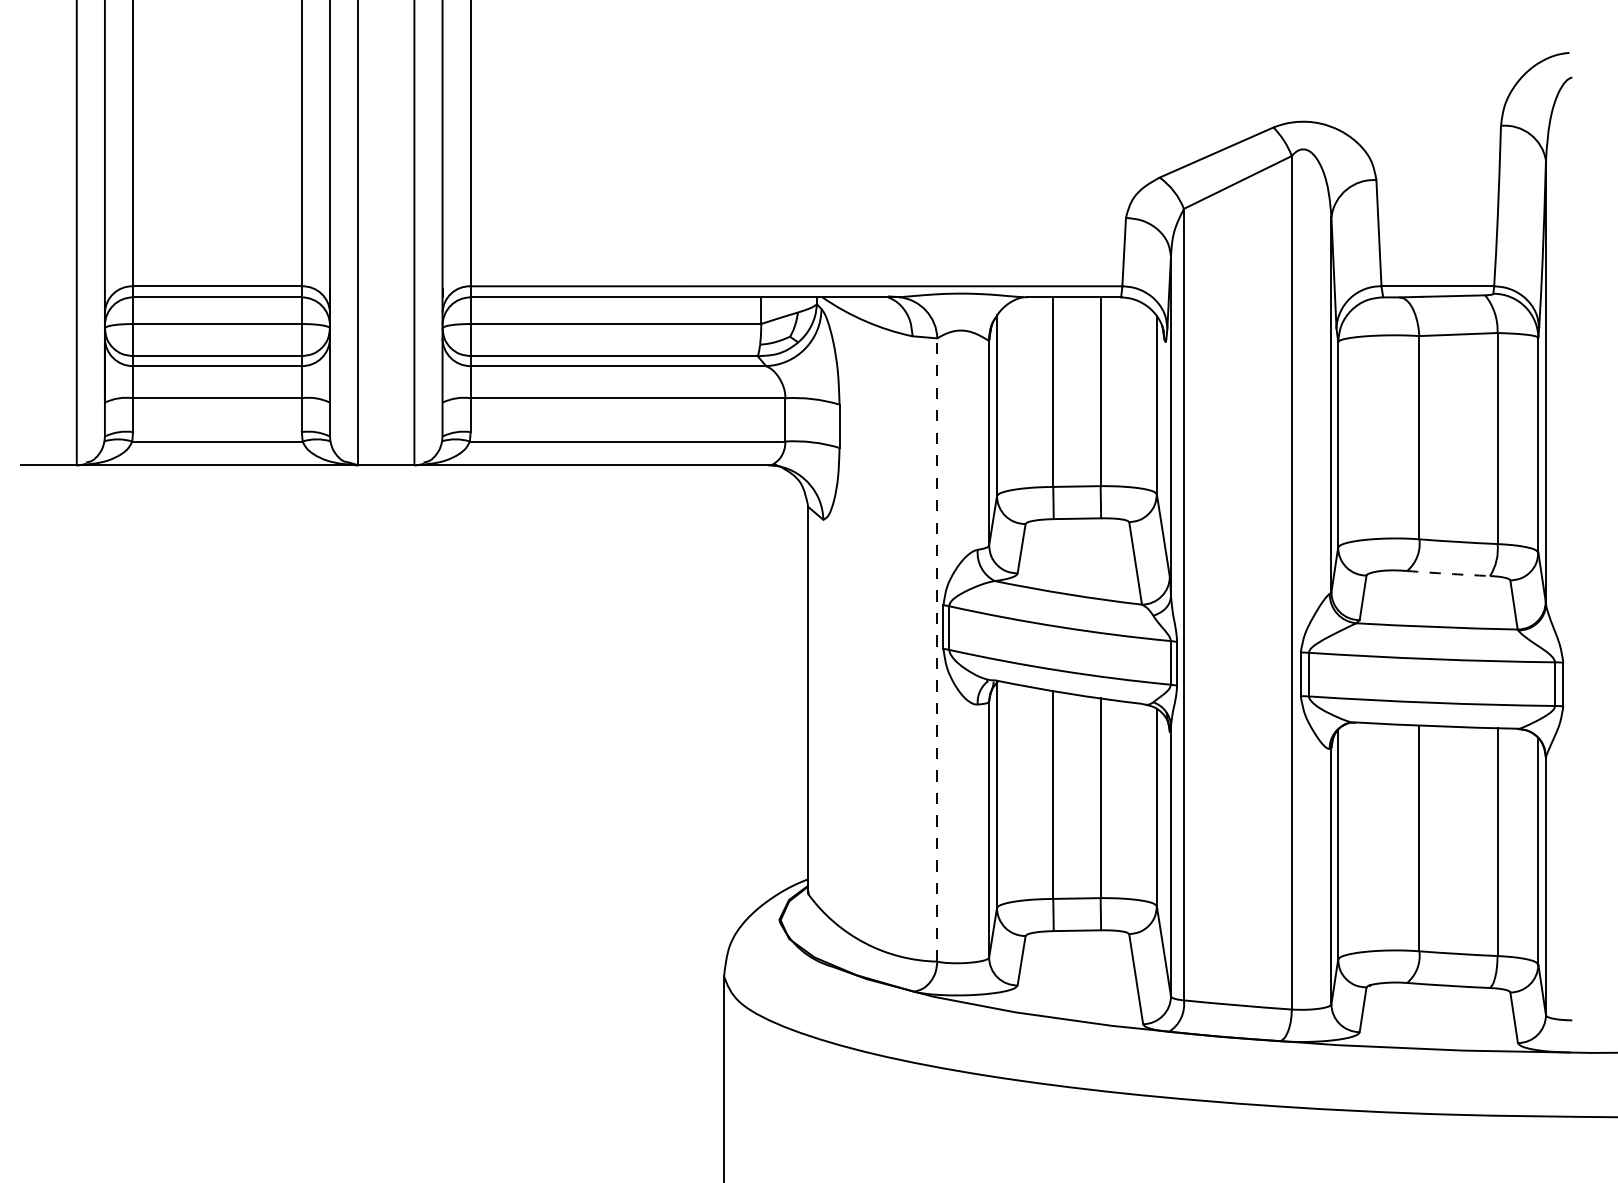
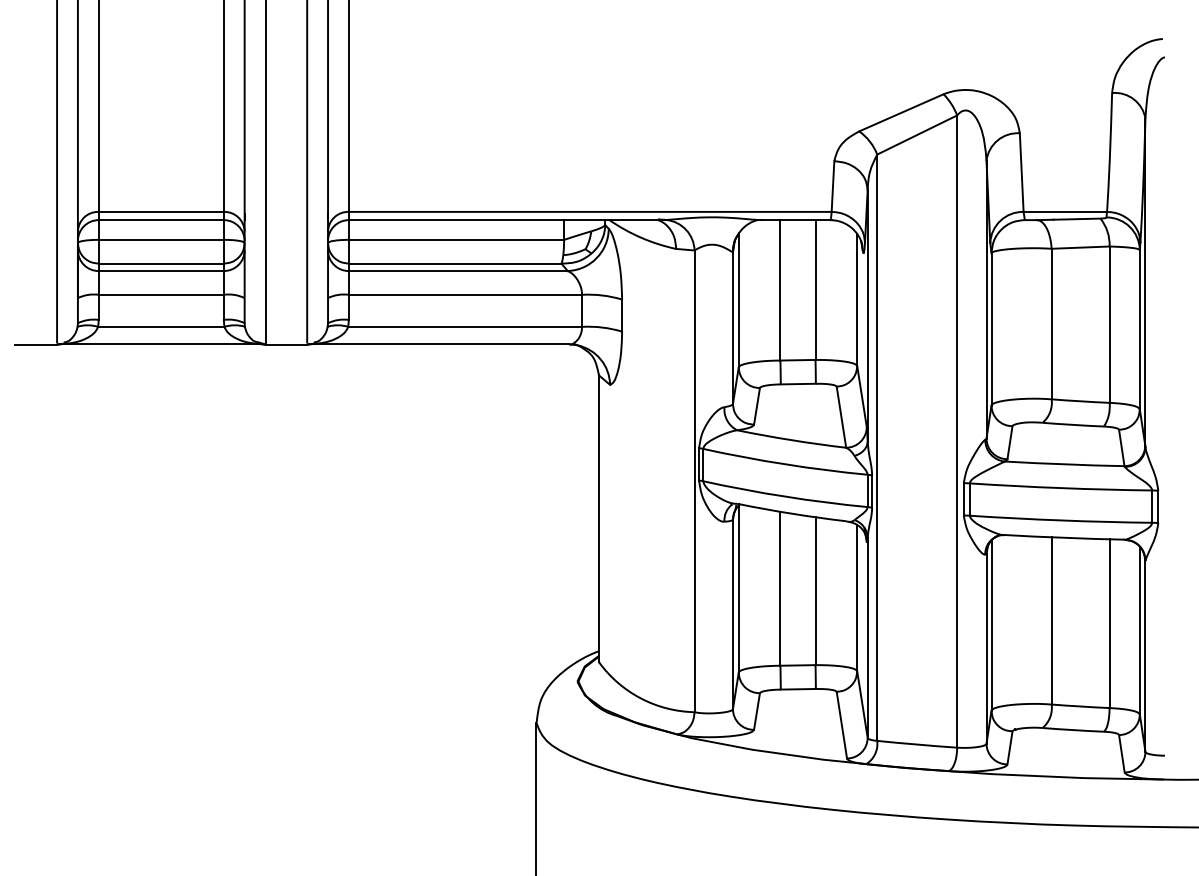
arc: (1448, 573) -> (1073, 424), dashed -> solid
line: (937, 649) -> (694, 480), dashed -> solid

